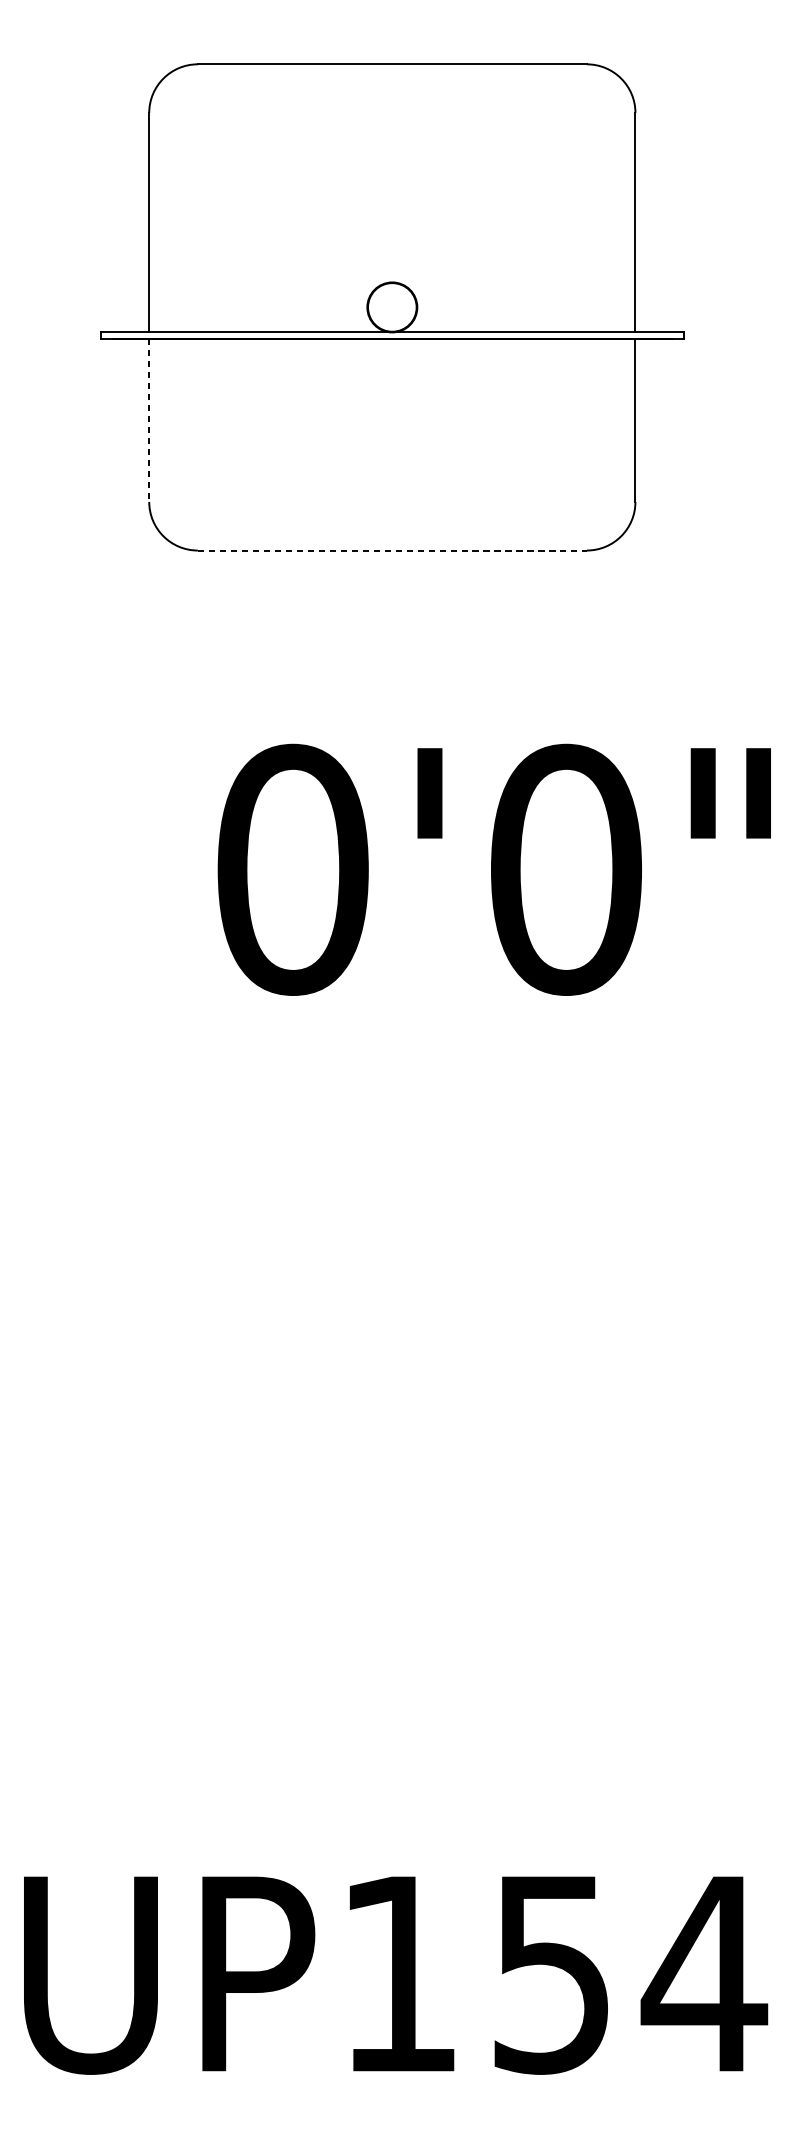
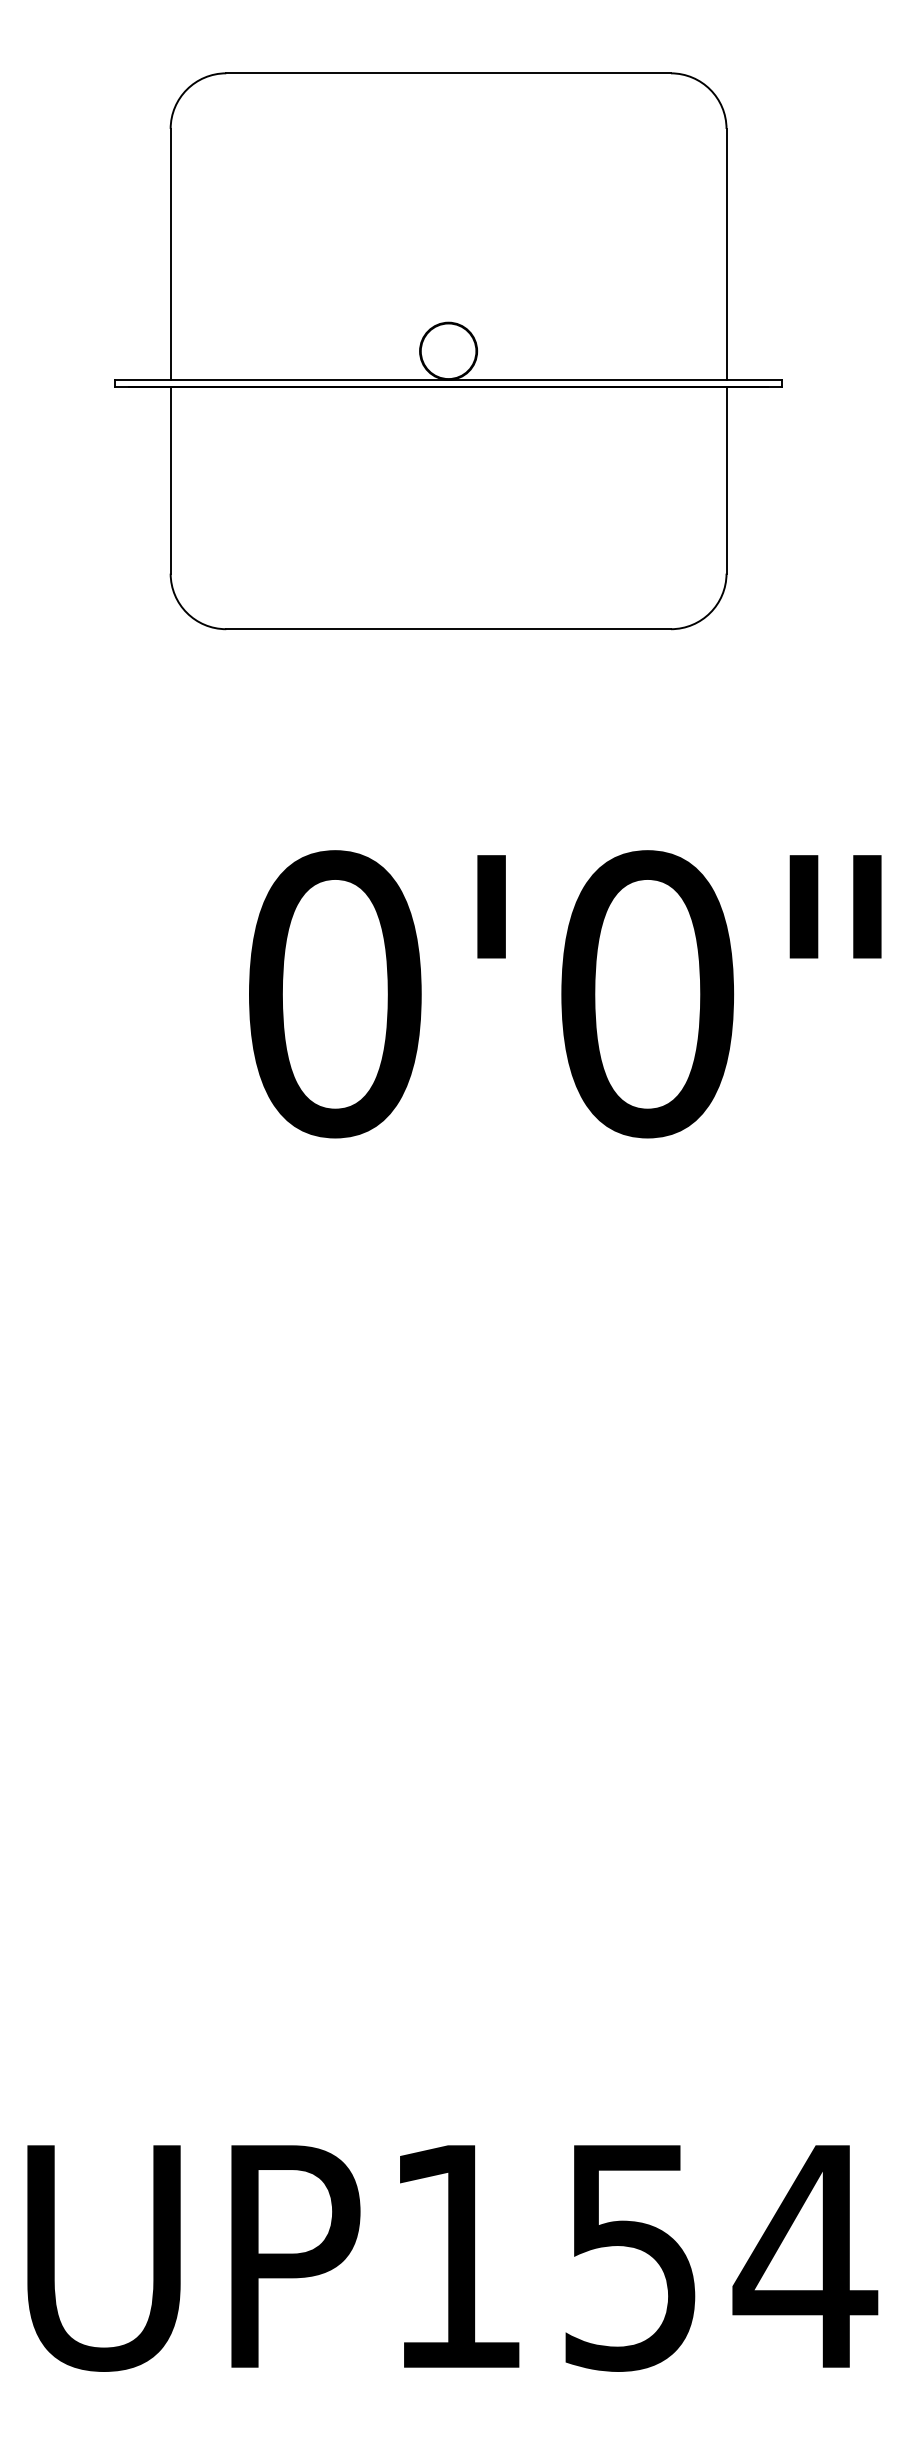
line: (149, 420) -> (170, 480), dashed -> solid
line: (393, 550) -> (449, 629), dashed -> solid

